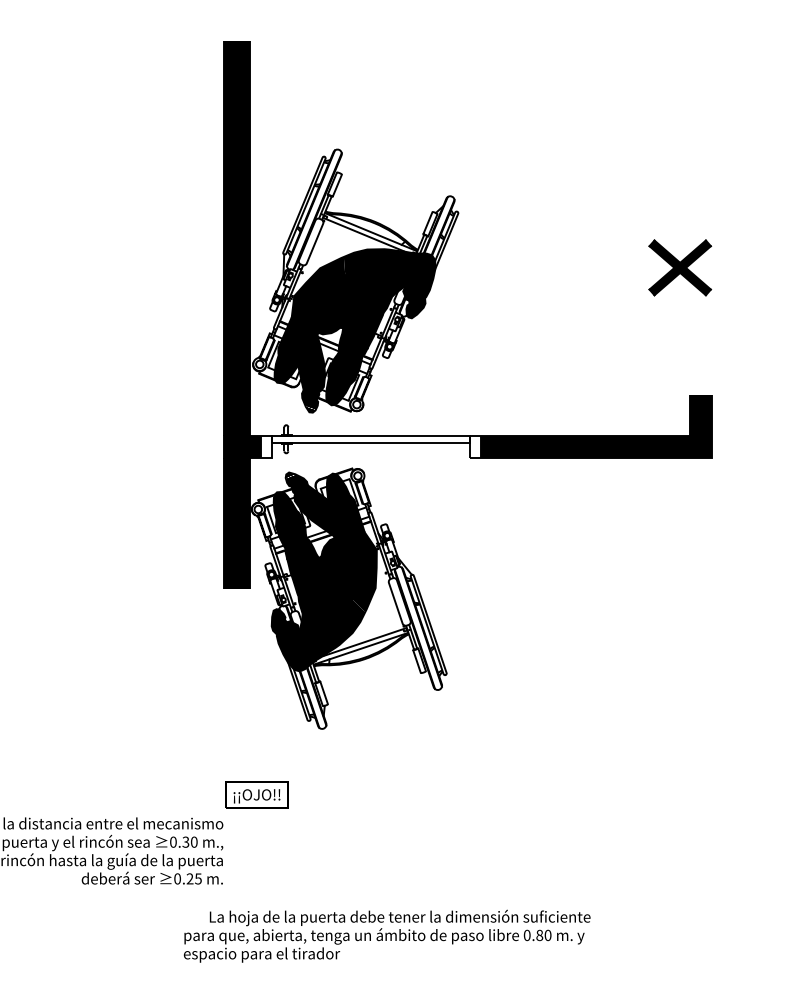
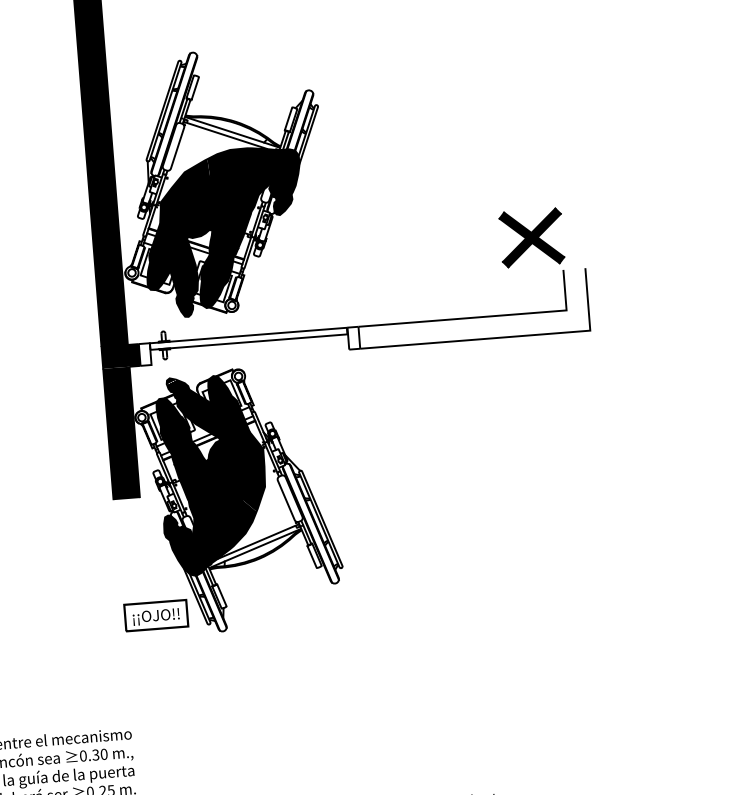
part: (680, 267) -> (532, 237), moved
fill: (596, 426) -> (472, 308), removed
text: (256, 794) -> (155, 615), moved

